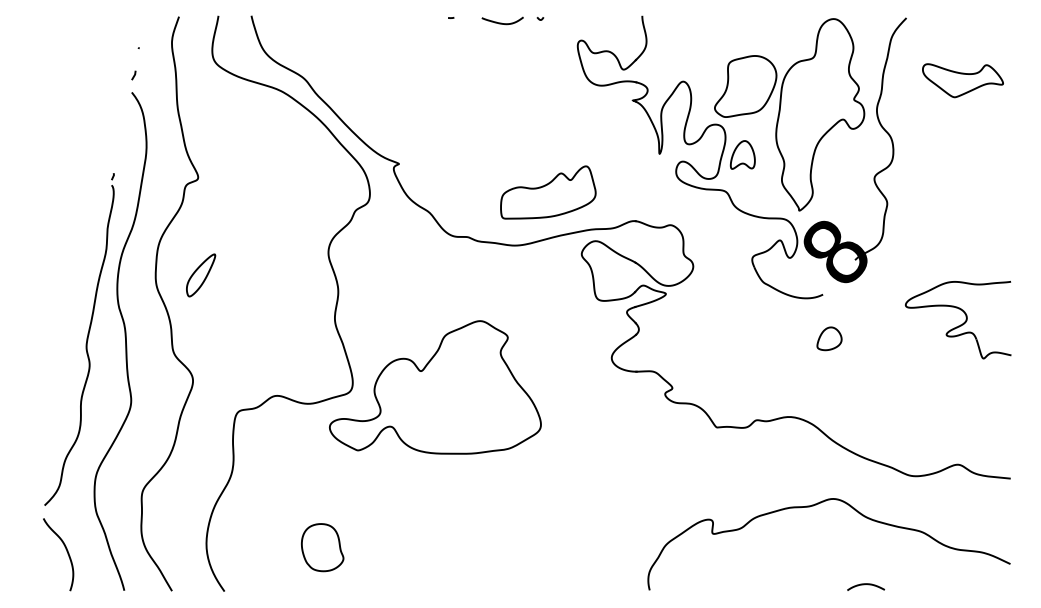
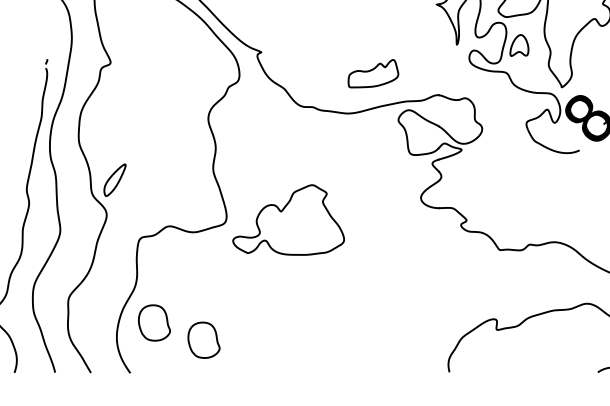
part: (548, 192) -> (373, 73), size x0.7
part: (201, 275) -> (115, 180), moved
part: (829, 338) -> (584, 183), removed
part: (435, 387) -> (288, 220), size x0.7
part: (256, 524) -> (154, 322), added

